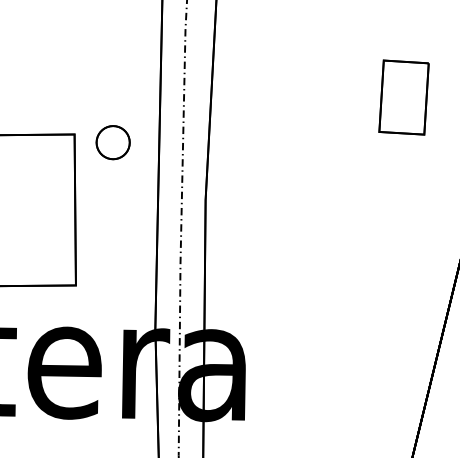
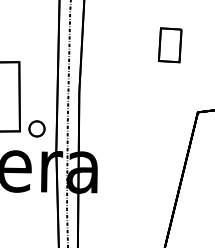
part: (112, 141) -> (36, 128), moved

